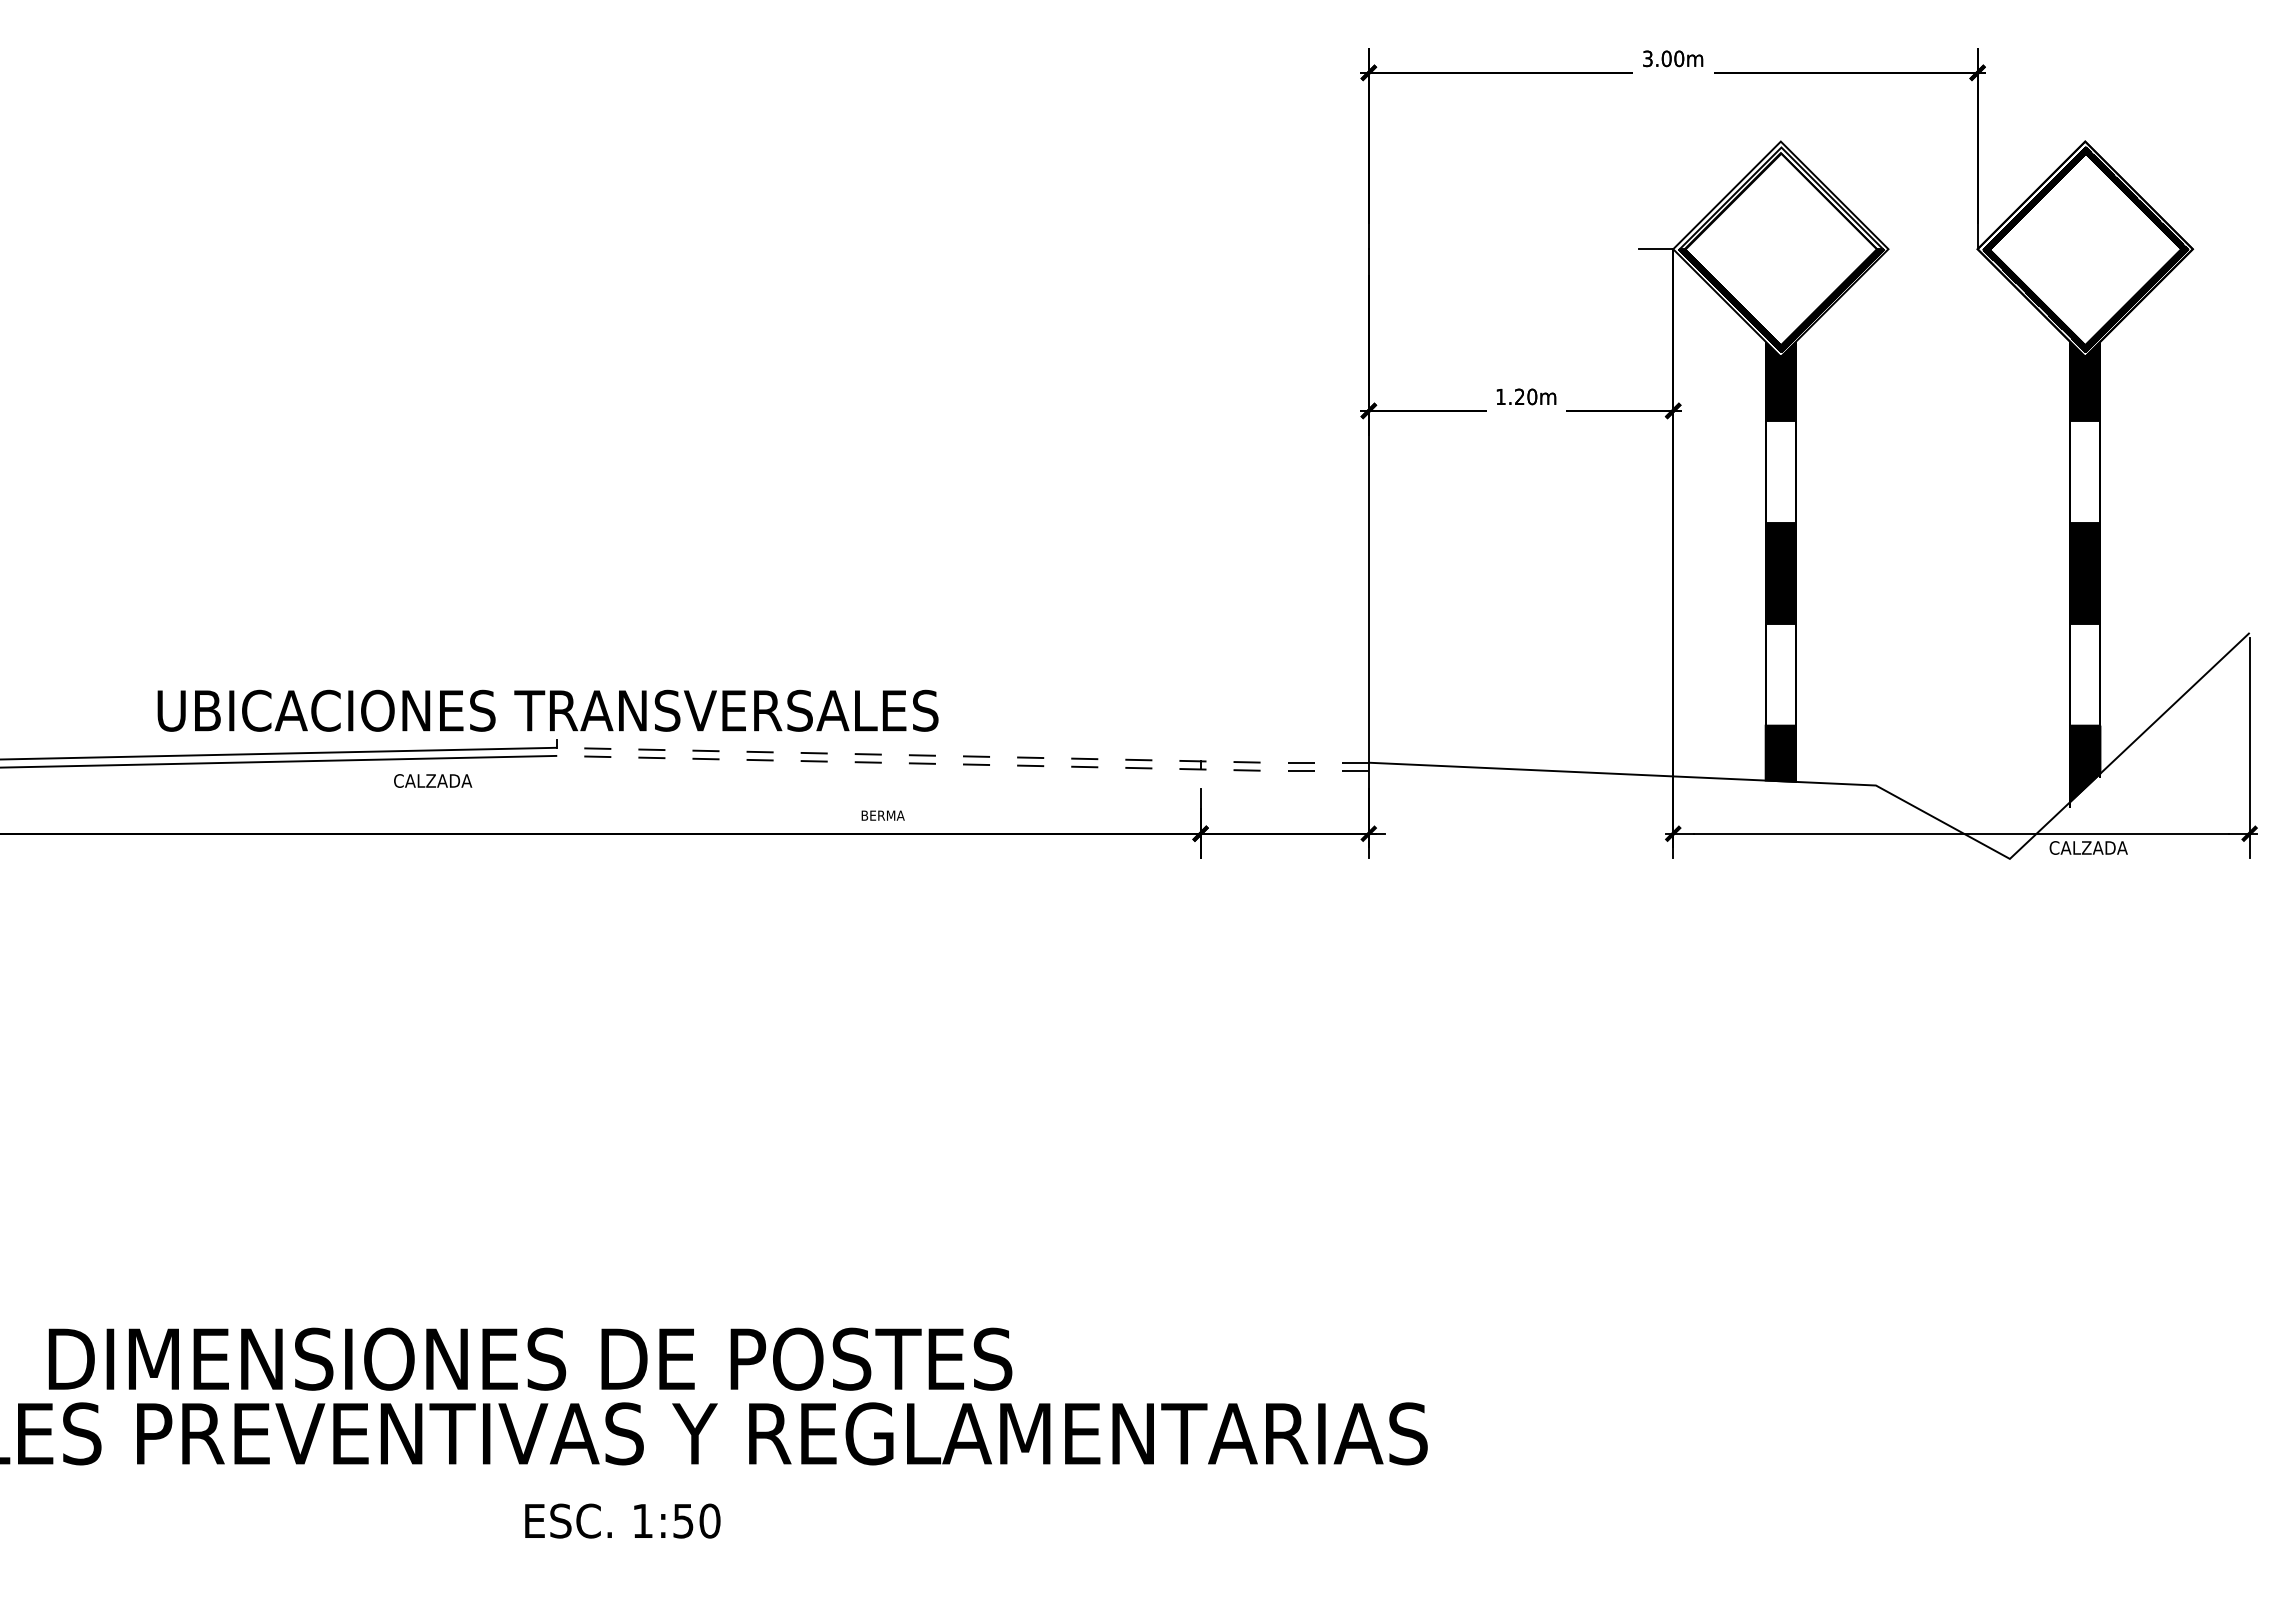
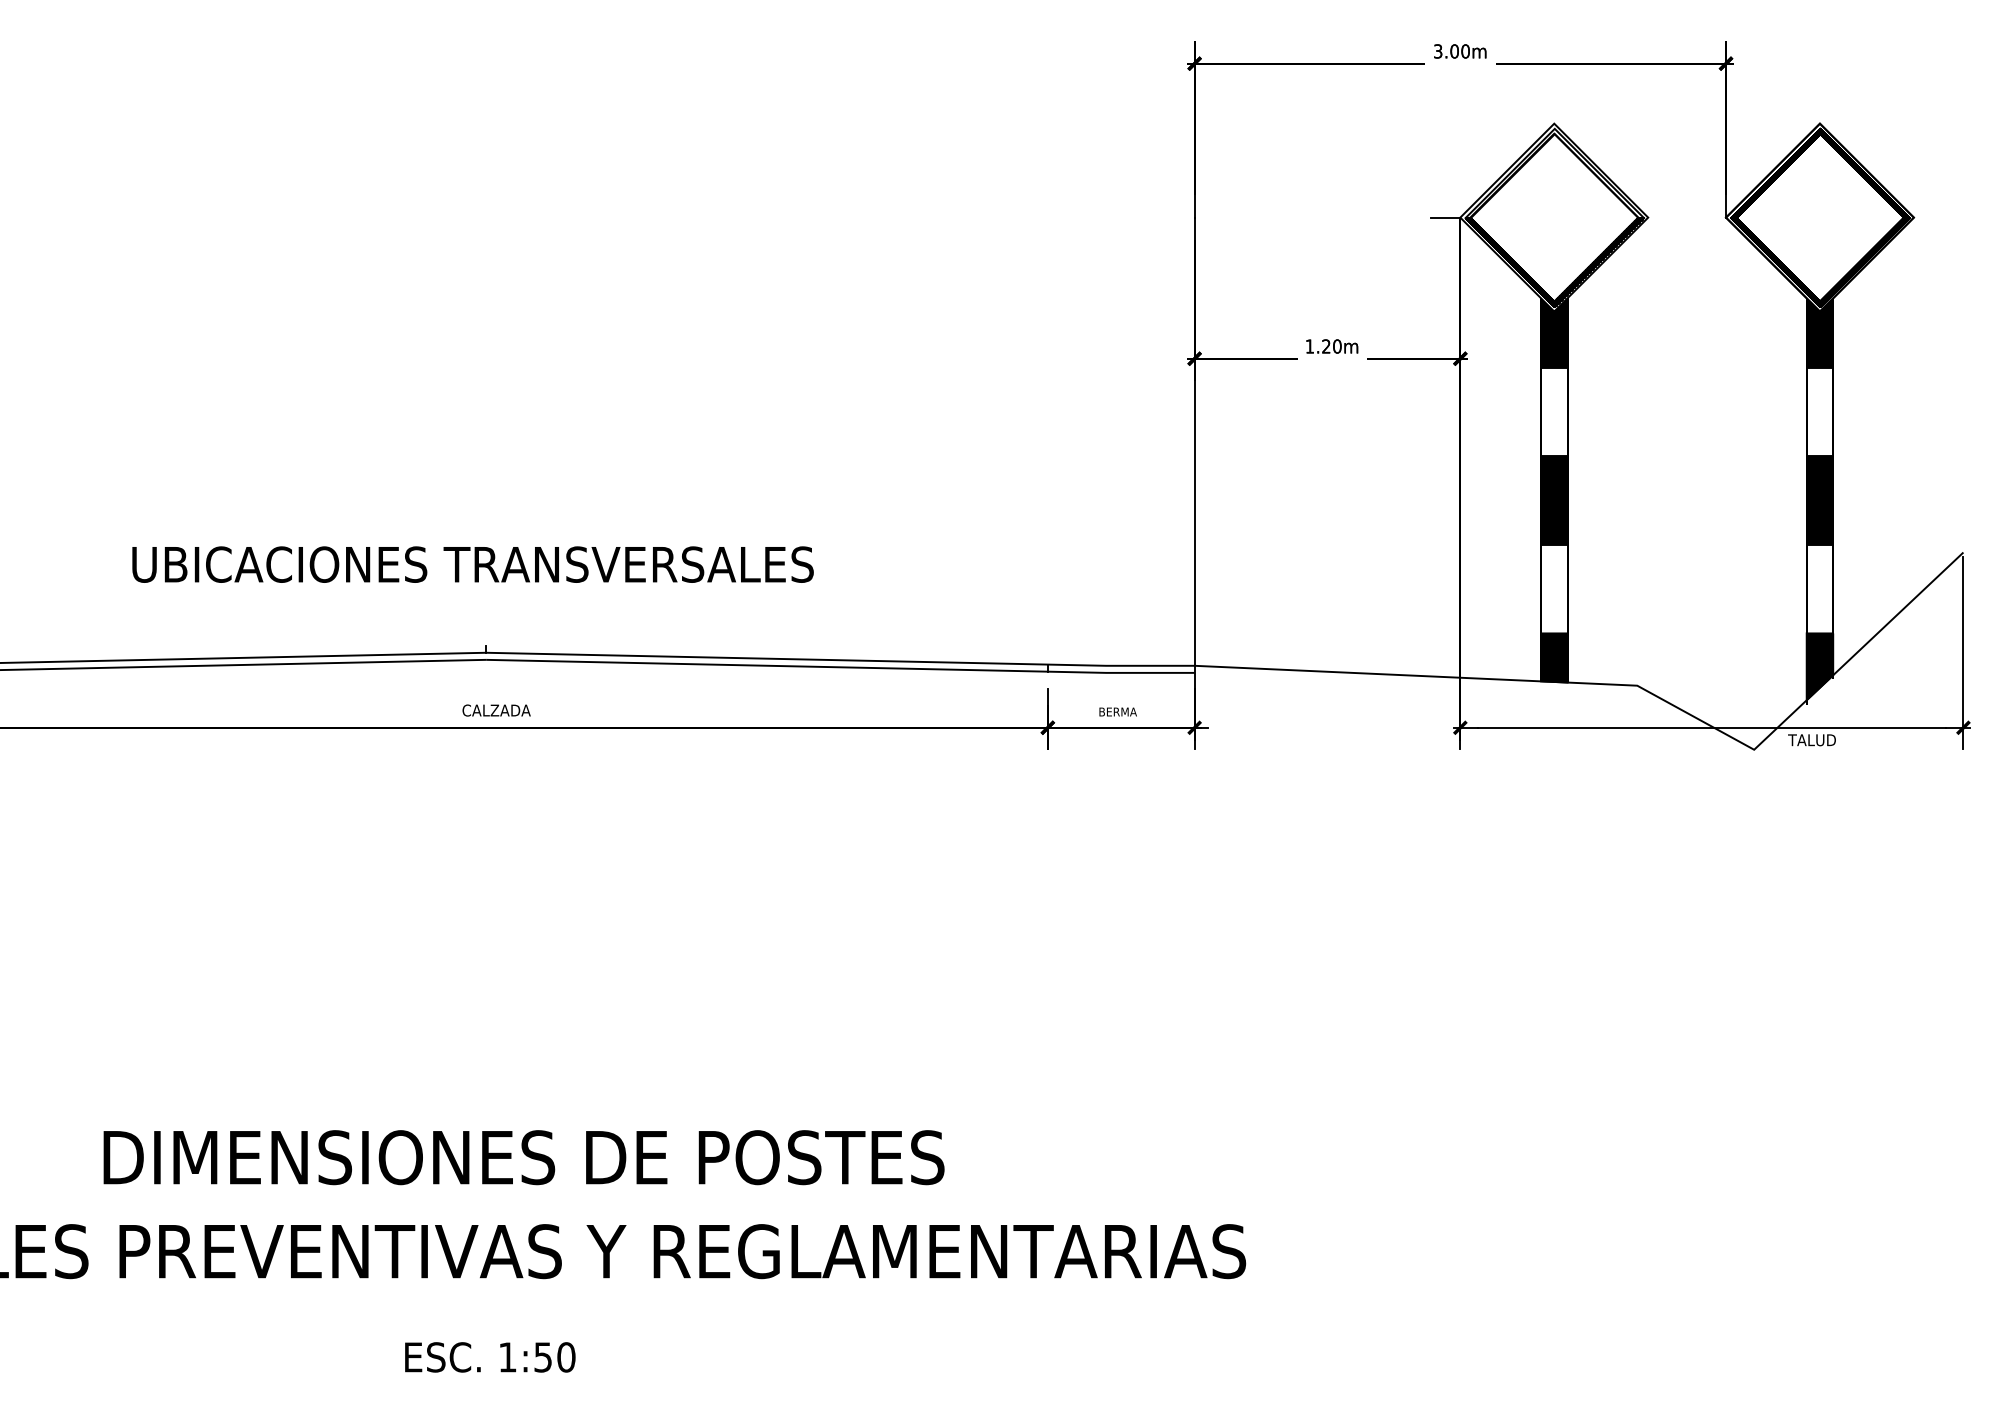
text: (547, 710) -> (472, 564), moved
line: (963, 756) -> (840, 660), dashed -> solid
line: (963, 764) -> (840, 667), dashed -> solid
text: (433, 780) -> (497, 710), moved
text: (882, 815) -> (1117, 711), moved
text: (2087, 847) -> (1821, 739), CALZADA -> TALUD
text: (530, 1358) -> (524, 1156), moved
text: (622, 1520) -> (490, 1356), moved

